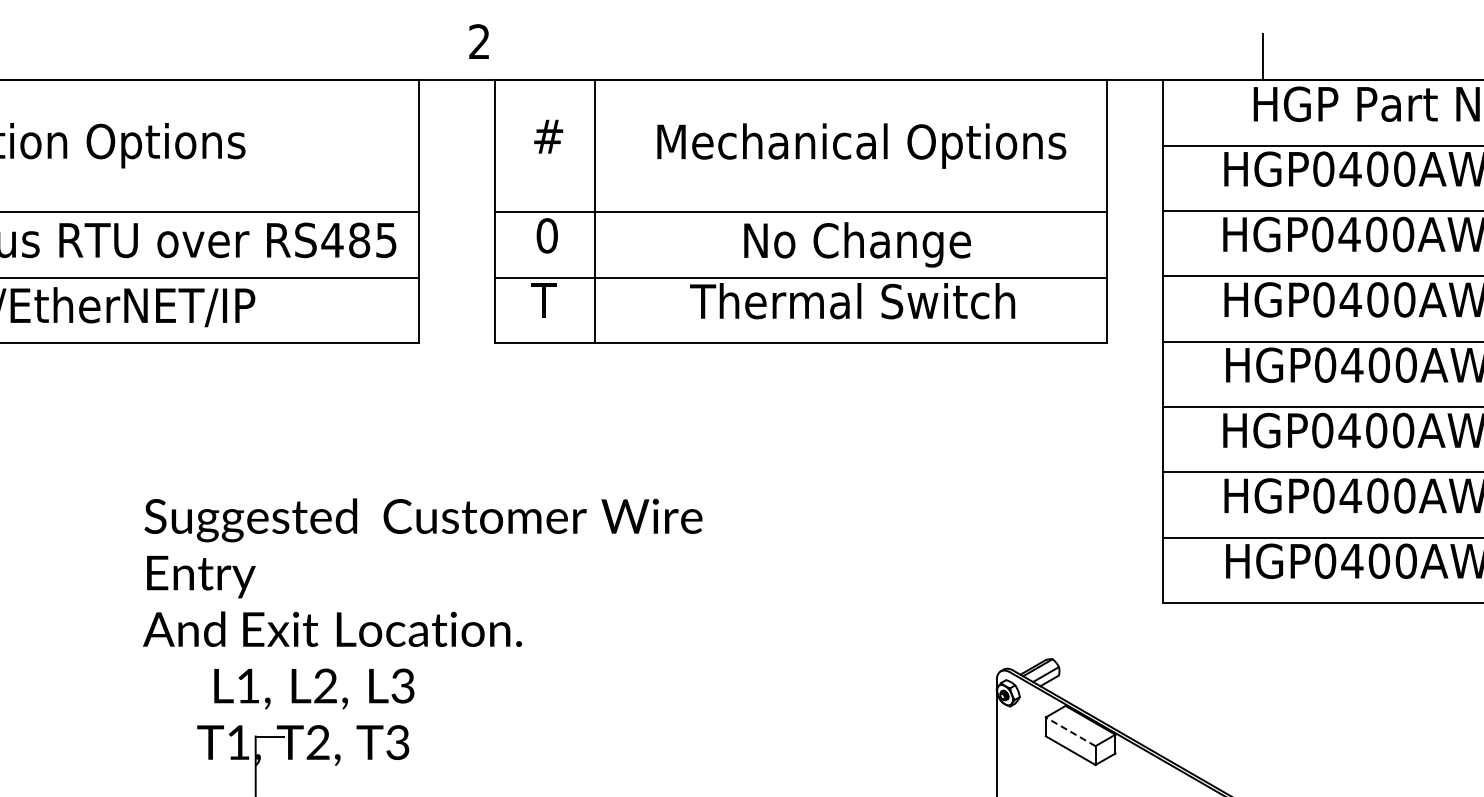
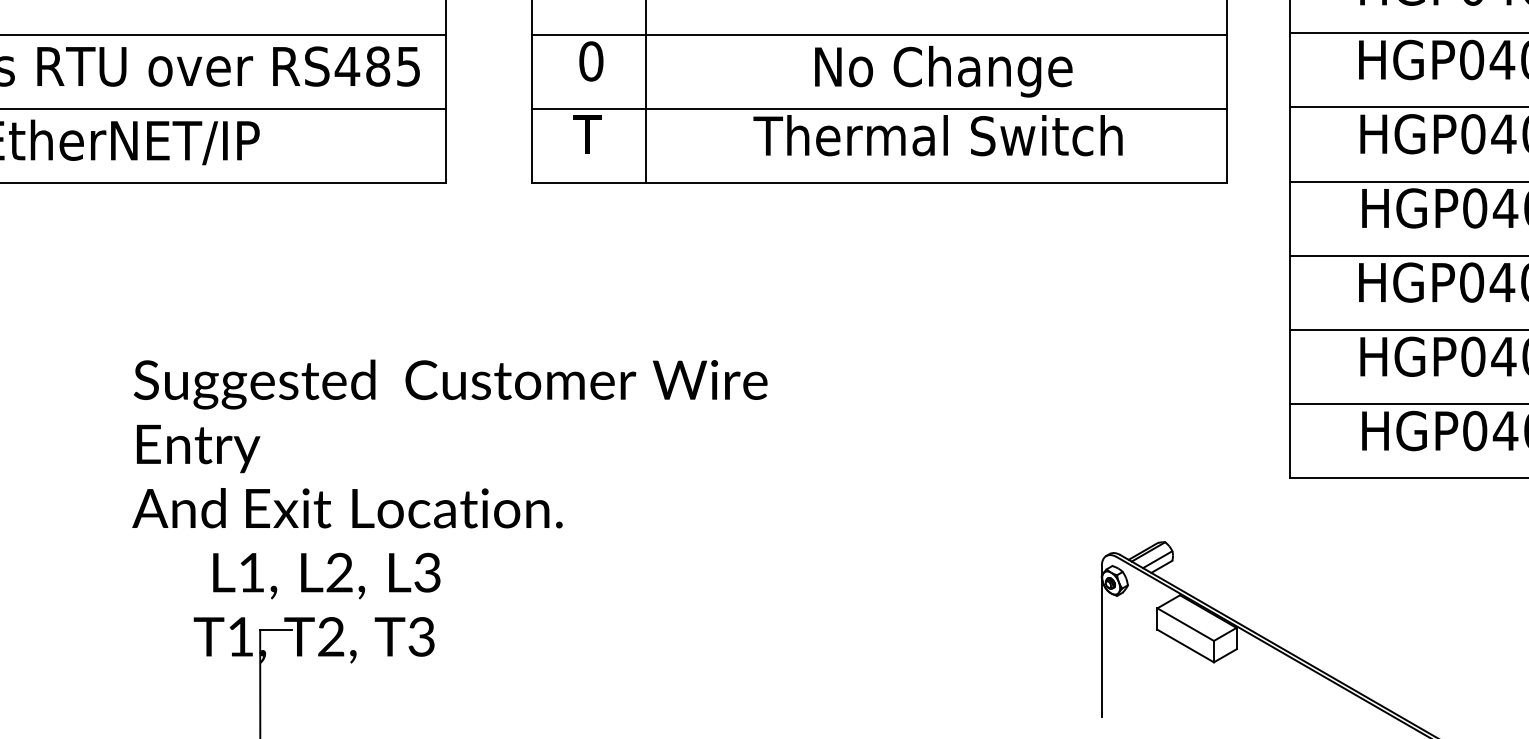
line: (1070, 731) -> (1185, 624), dashed -> solid

